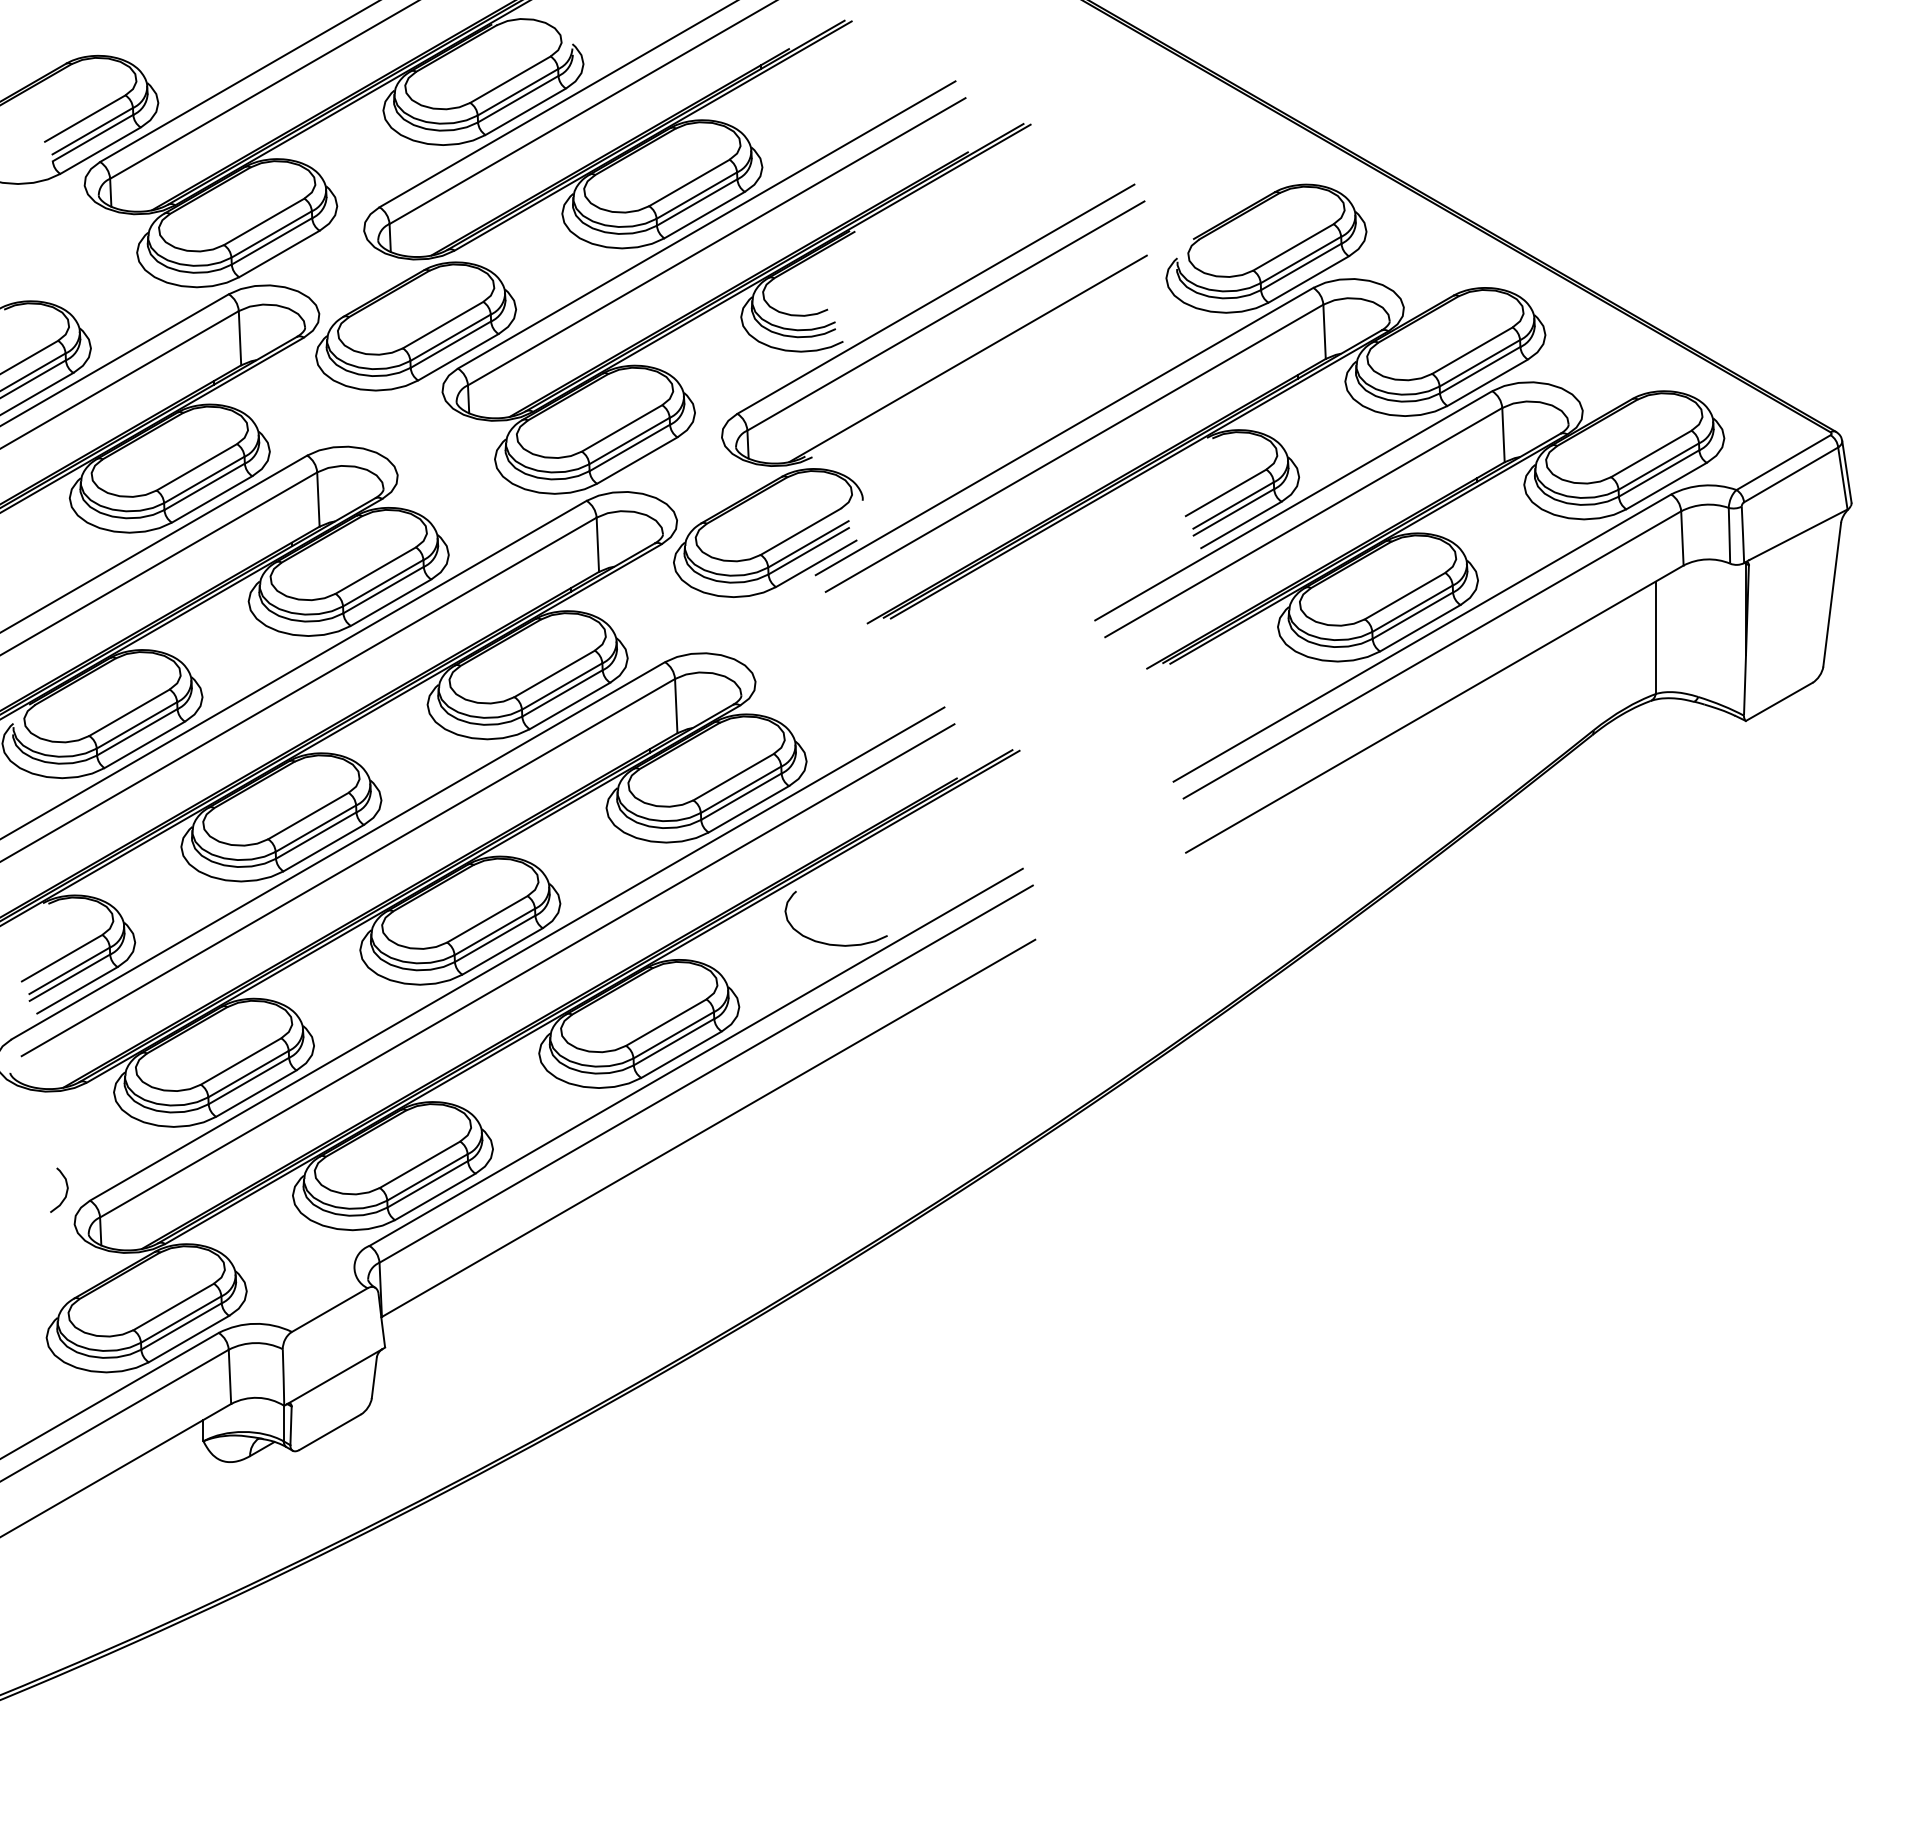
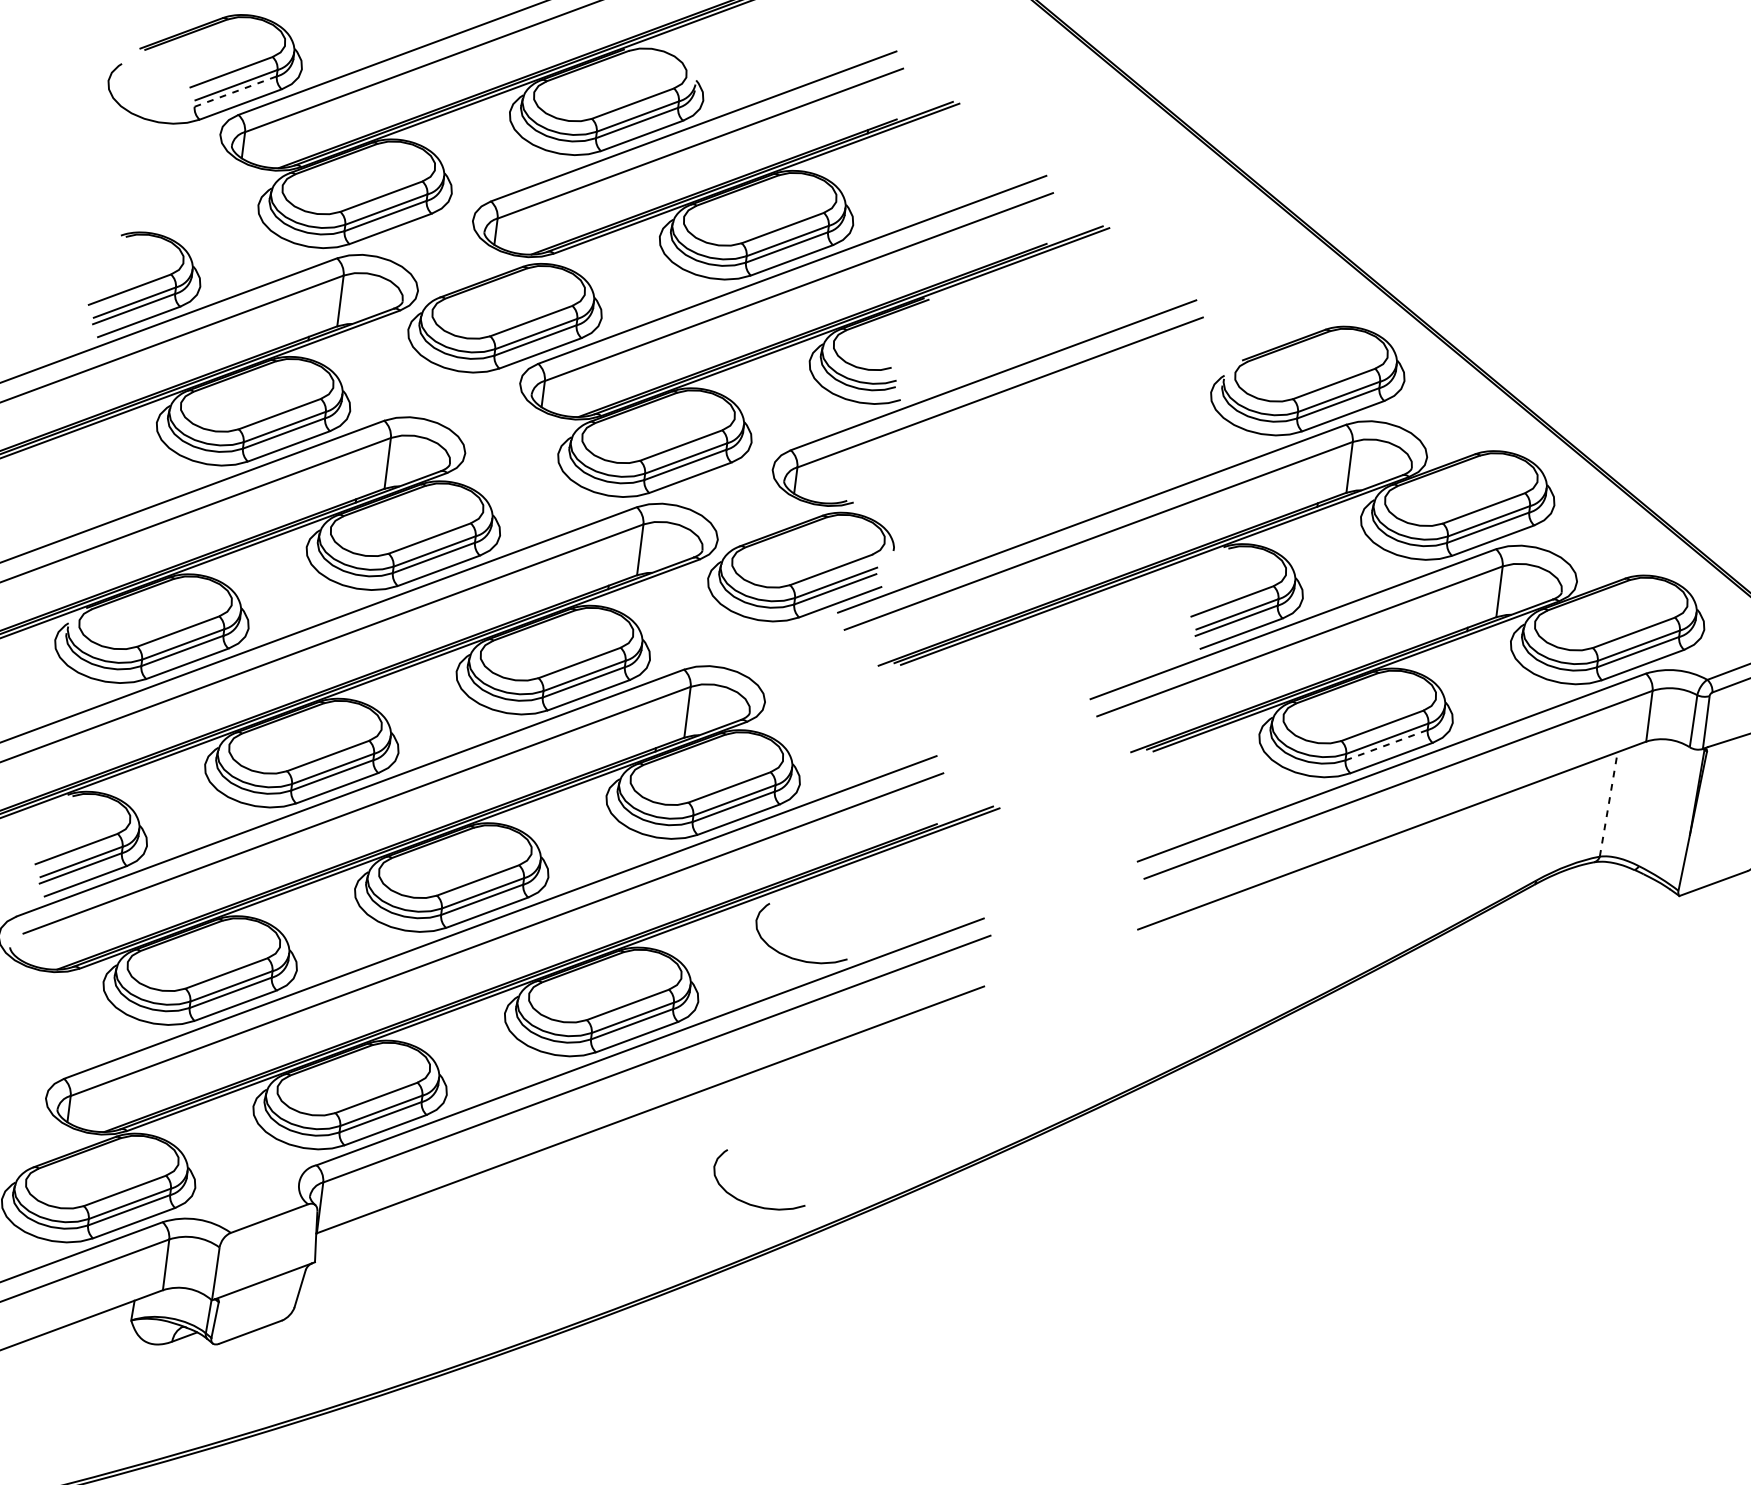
line: (93, 137) -> (236, 91), solid -> dashed
line: (967, 358) -> (1013, 435), removed
line: (1413, 615) -> (1387, 745), solid -> dashed
line: (1655, 637) -> (1608, 804), solid -> dashed
curve: (66, 1189) -> (43, 1064), removed
curve: (830, 1208) -> (751, 1203), added

